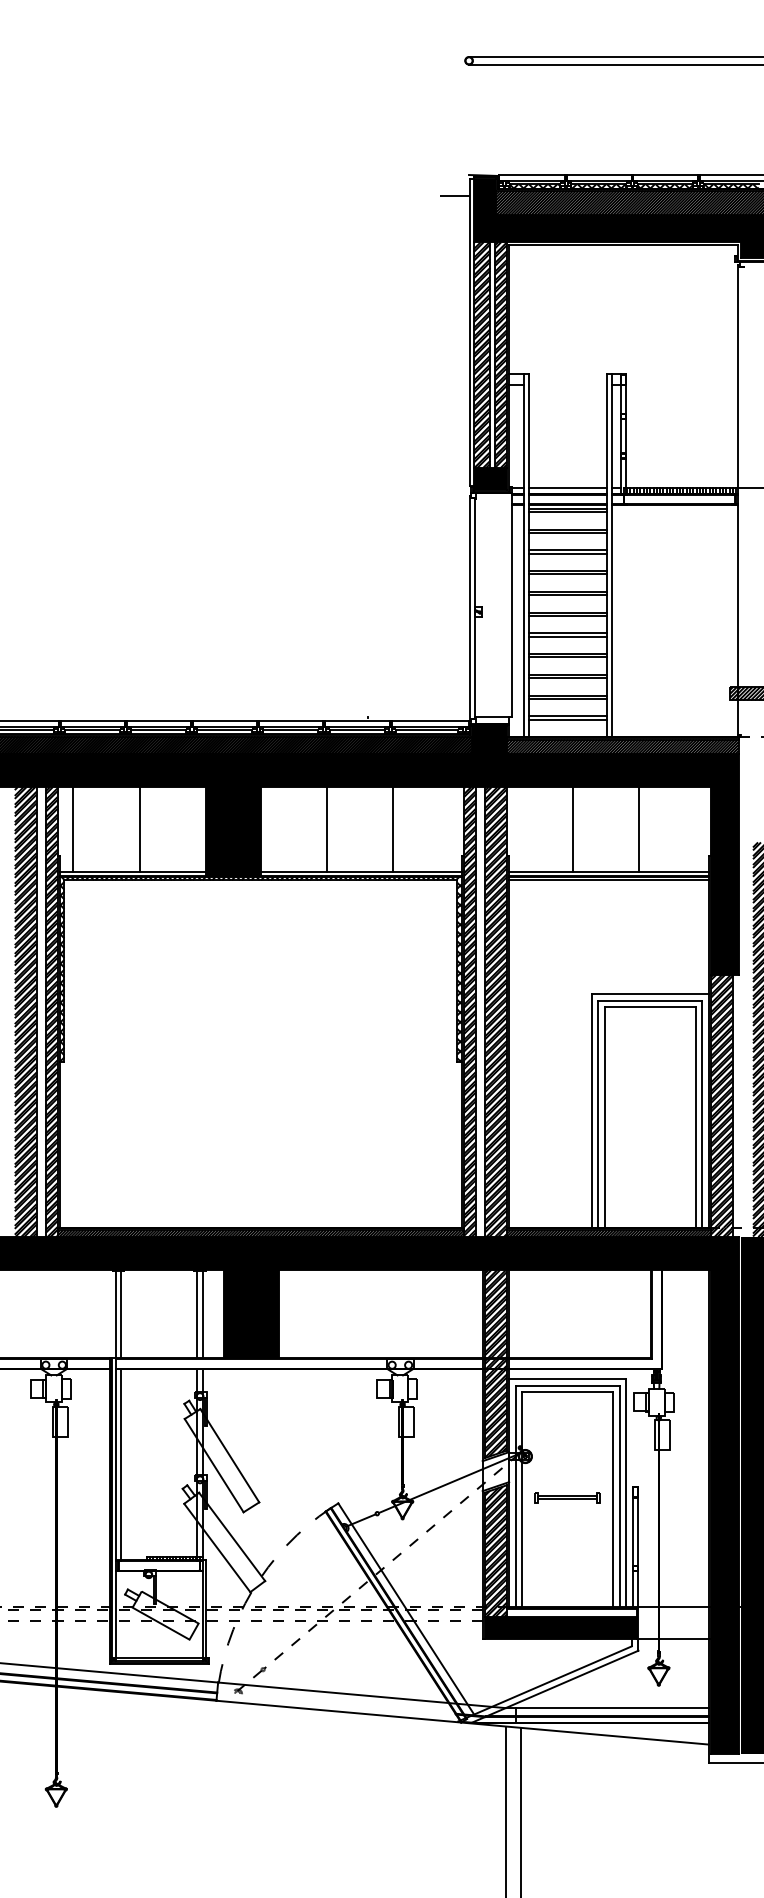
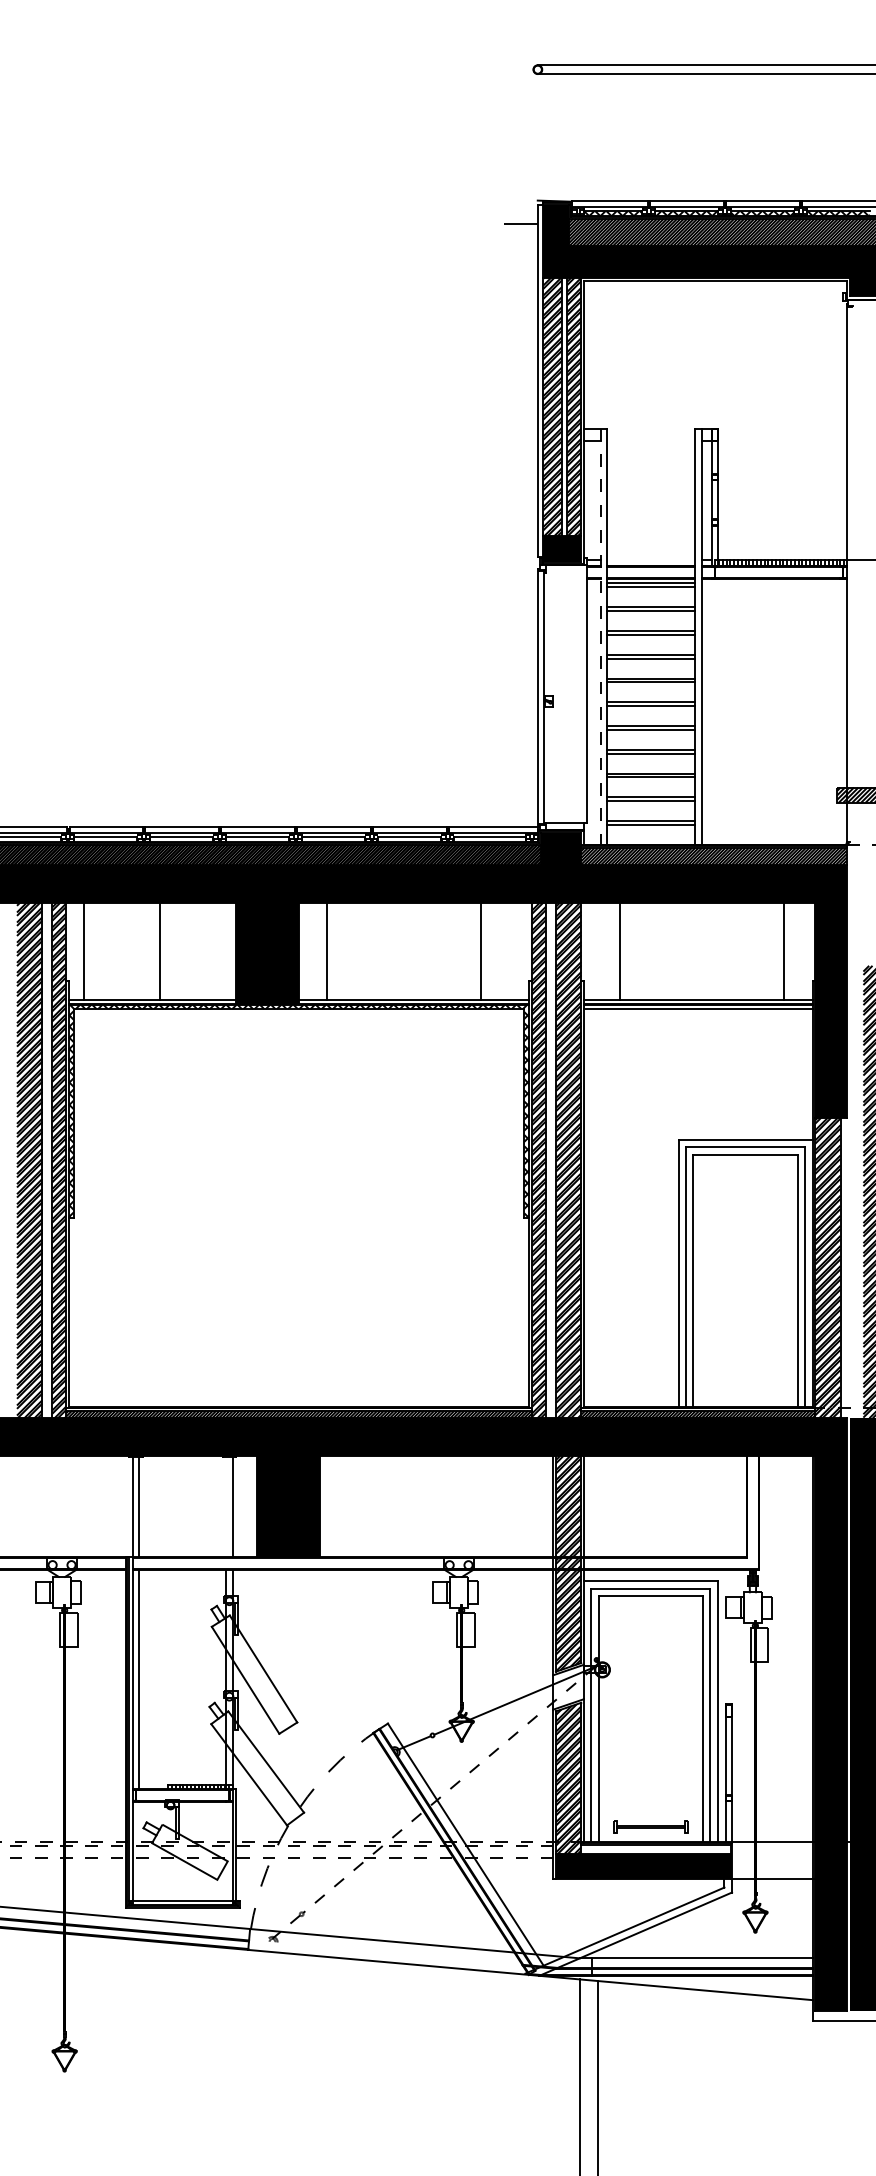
line: (567, 488) -> (650, 559), removed
line: (523, 556) -> (600, 637), solid -> dashed
line: (327, 829) -> (327, 950), moved
line: (392, 829) -> (480, 950), moved
line: (573, 829) -> (620, 950), moved
line: (639, 829) -> (784, 950), moved
line: (196, 1314) -> (225, 1506), removed
part: (567, 1497) -> (650, 1826), moved

